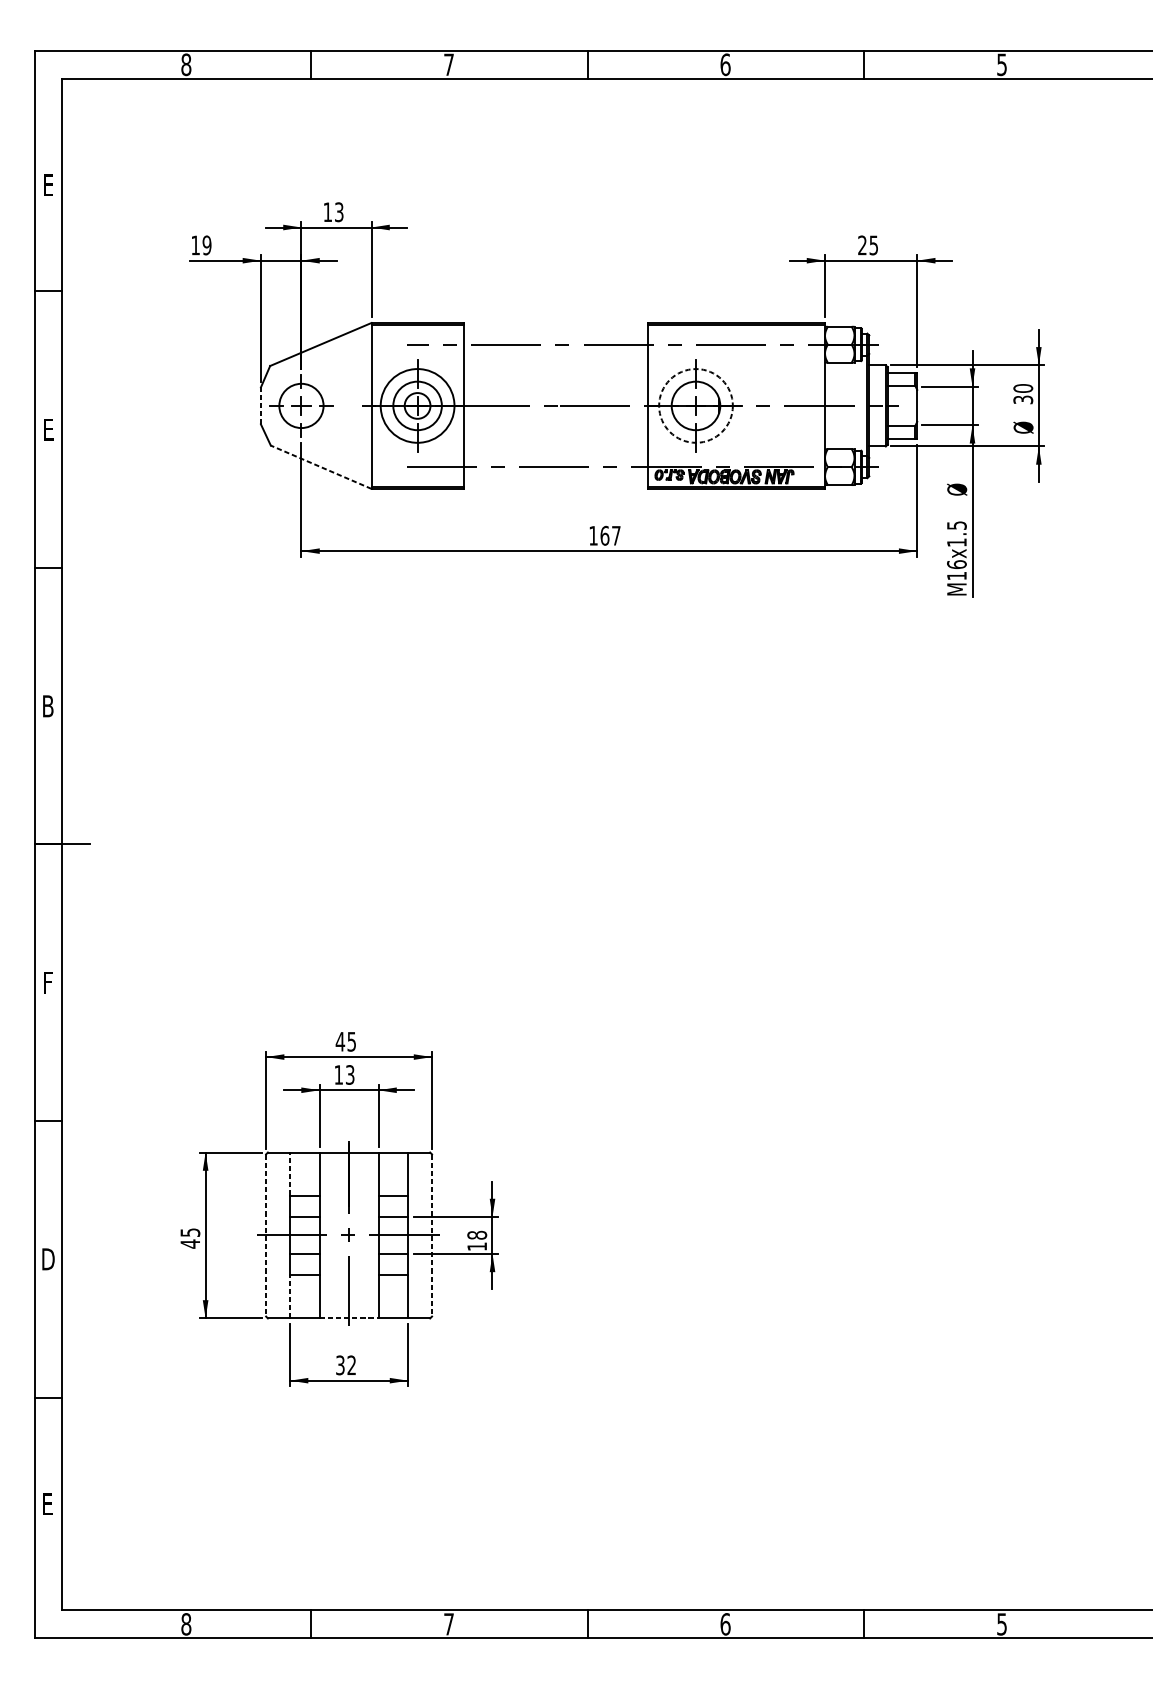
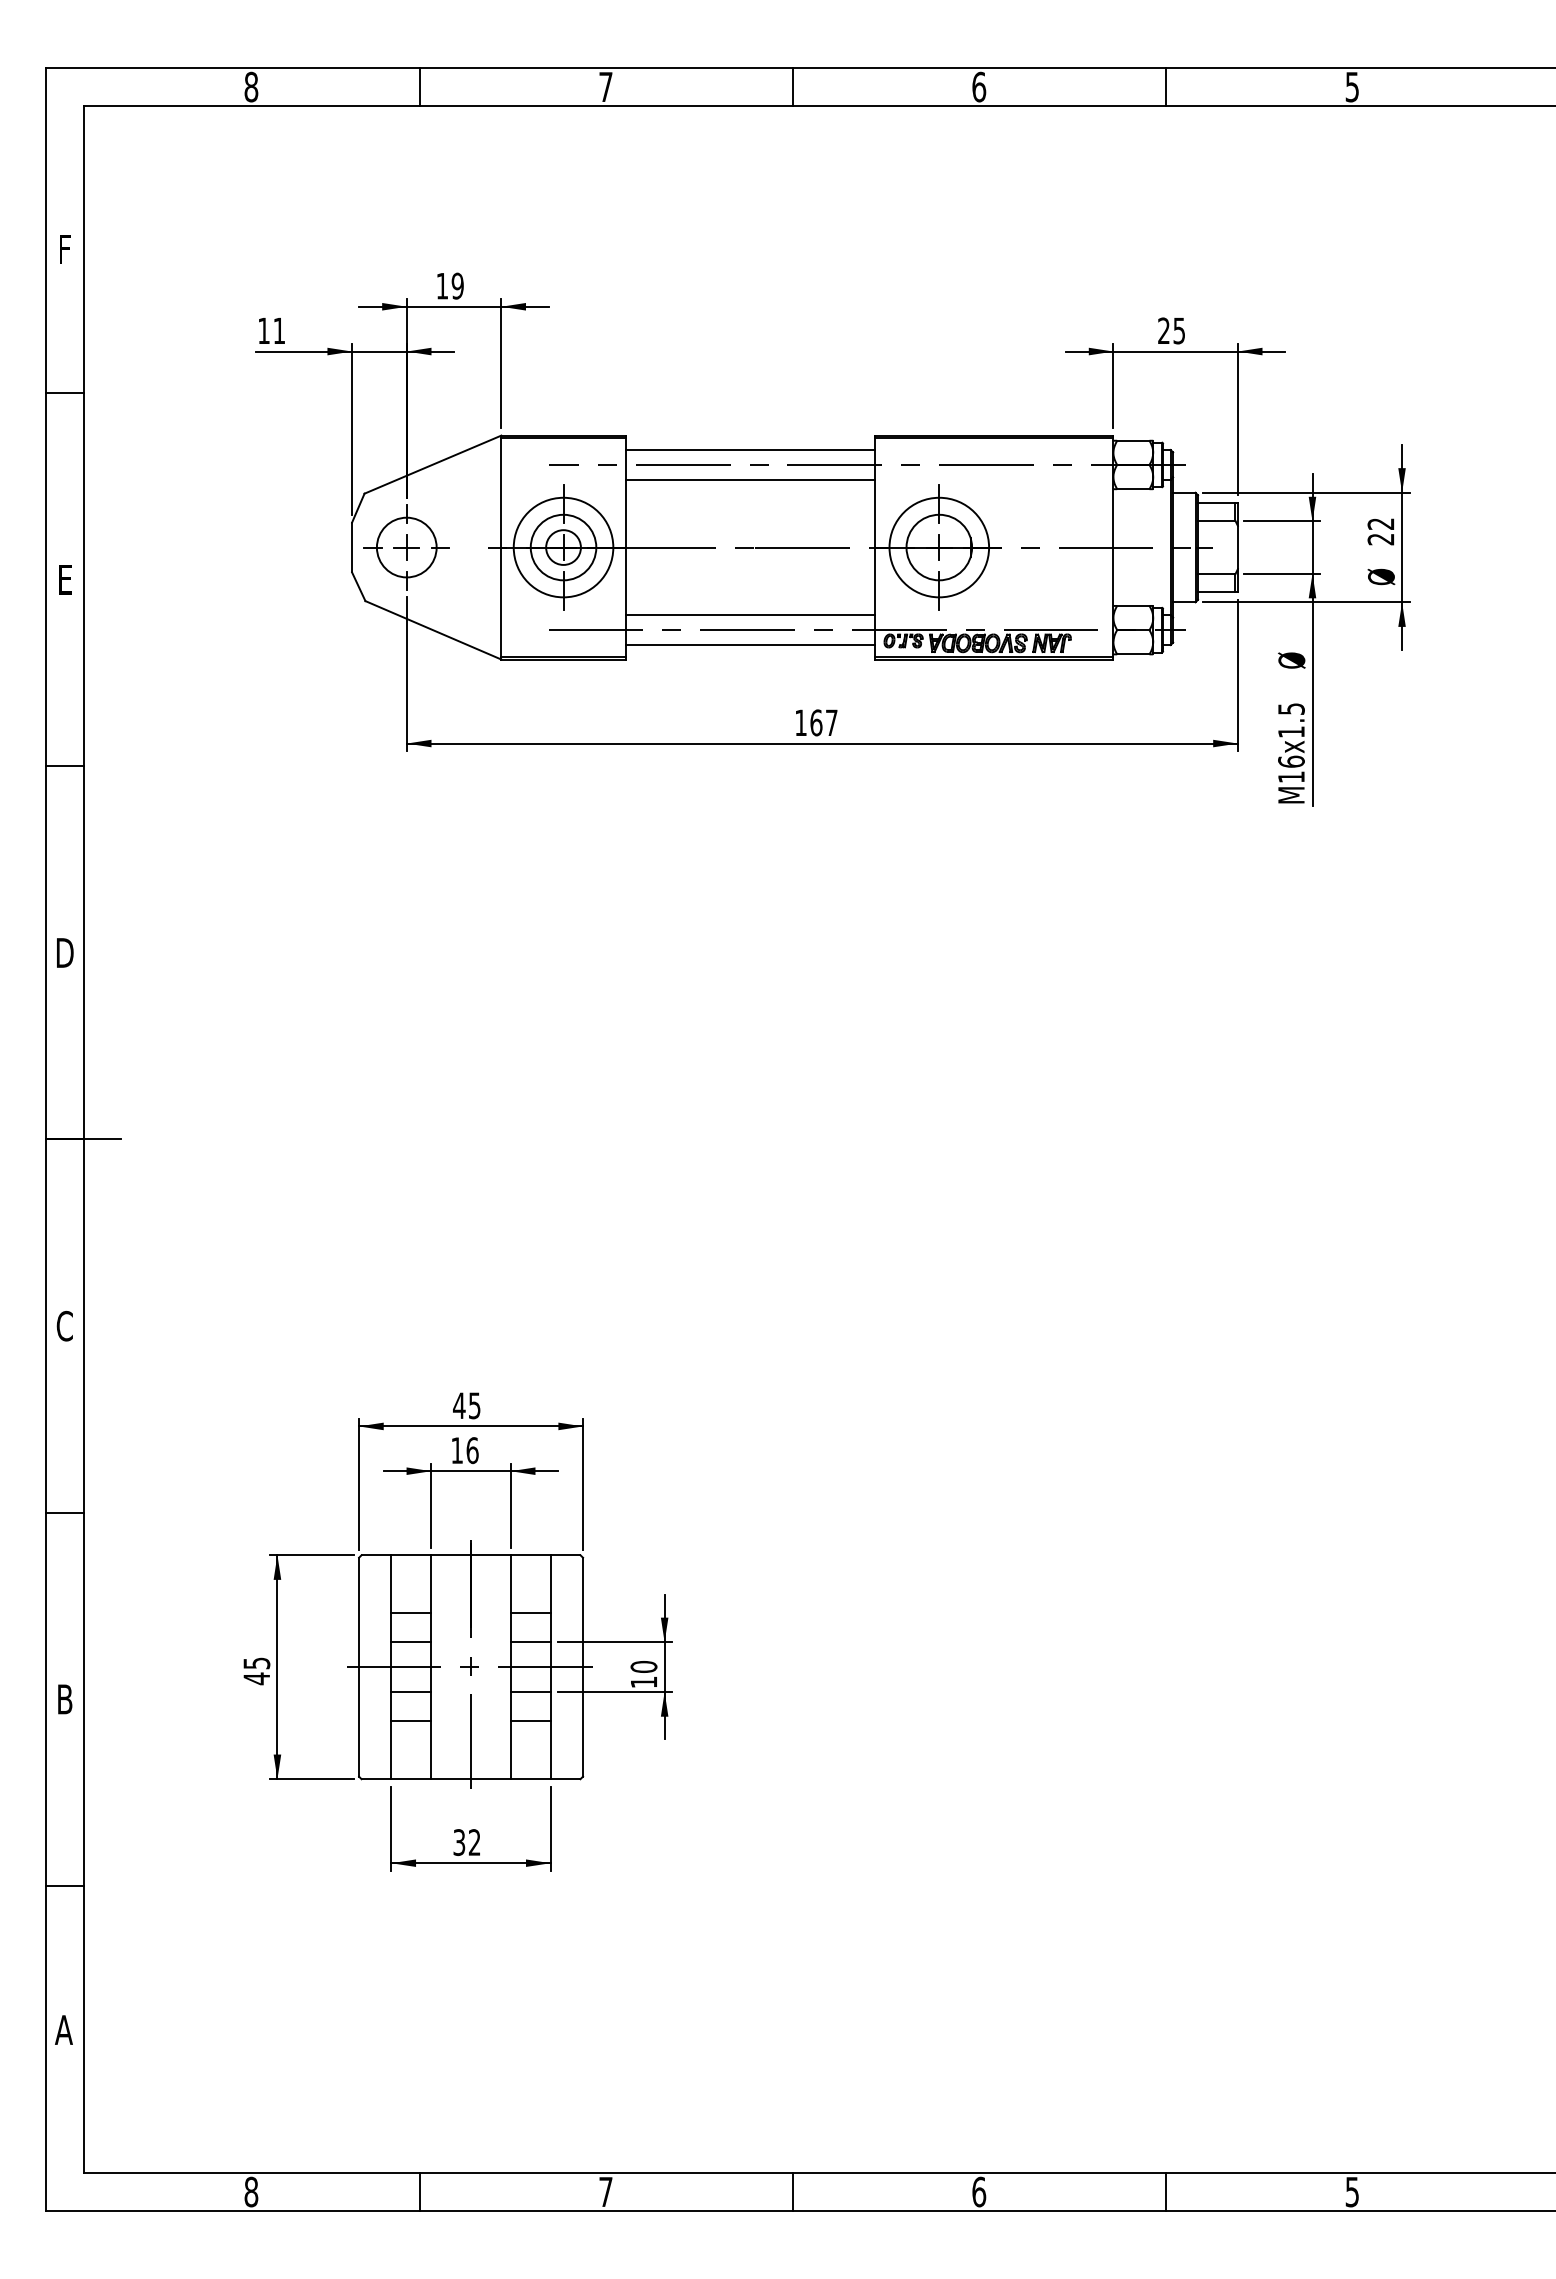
text: (48, 185) -> (65, 249), E -> F
text: (339, 211) -> (457, 285), 13 -> 19
text: (207, 245) -> (279, 330), 19 -> 11
line: (555, 334) -> (749, 450), added
line: (555, 355) -> (749, 479), added
text: (1022, 394) -> (1380, 531), 30 -> 22
line: (261, 405) -> (352, 547), dashed -> solid
circle: (696, 405) -> (939, 547), dashed -> solid
line: (555, 456) -> (749, 615), added
line: (321, 467) -> (433, 630), dashed -> solid
line: (555, 478) -> (749, 645), added
text: (48, 705) -> (65, 952), B -> D
text: (47, 982) -> (64, 1325), F -> C
text: (350, 1074) -> (472, 1450), 13 -> 16
line: (290, 1173) -> (391, 1583), dashed -> solid
text: (477, 1234) -> (644, 1666), 18 -> 10
line: (266, 1235) -> (359, 1667), dashed -> solid
line: (432, 1235) -> (583, 1667), dashed -> solid
text: (48, 1259) -> (65, 1699), D -> B
line: (290, 1296) -> (391, 1749), dashed -> solid
line: (349, 1318) -> (471, 1779), dashed -> solid
text: (47, 1503) -> (63, 2029), E -> A

